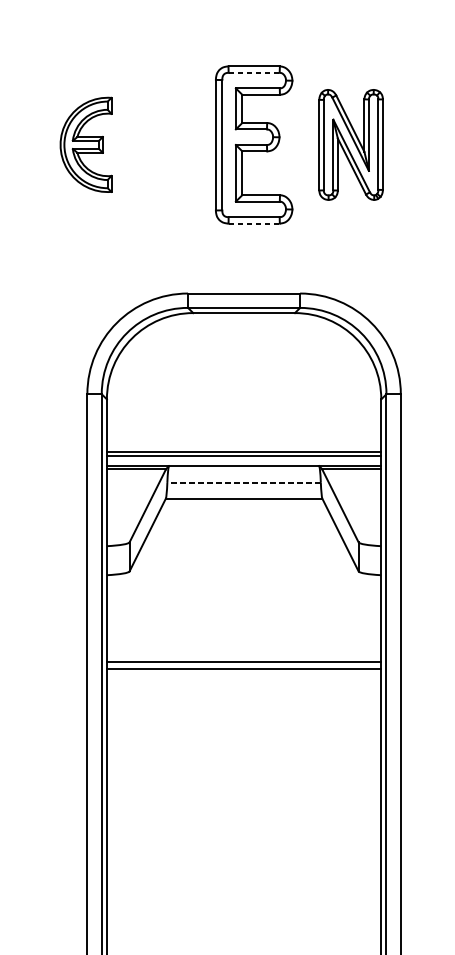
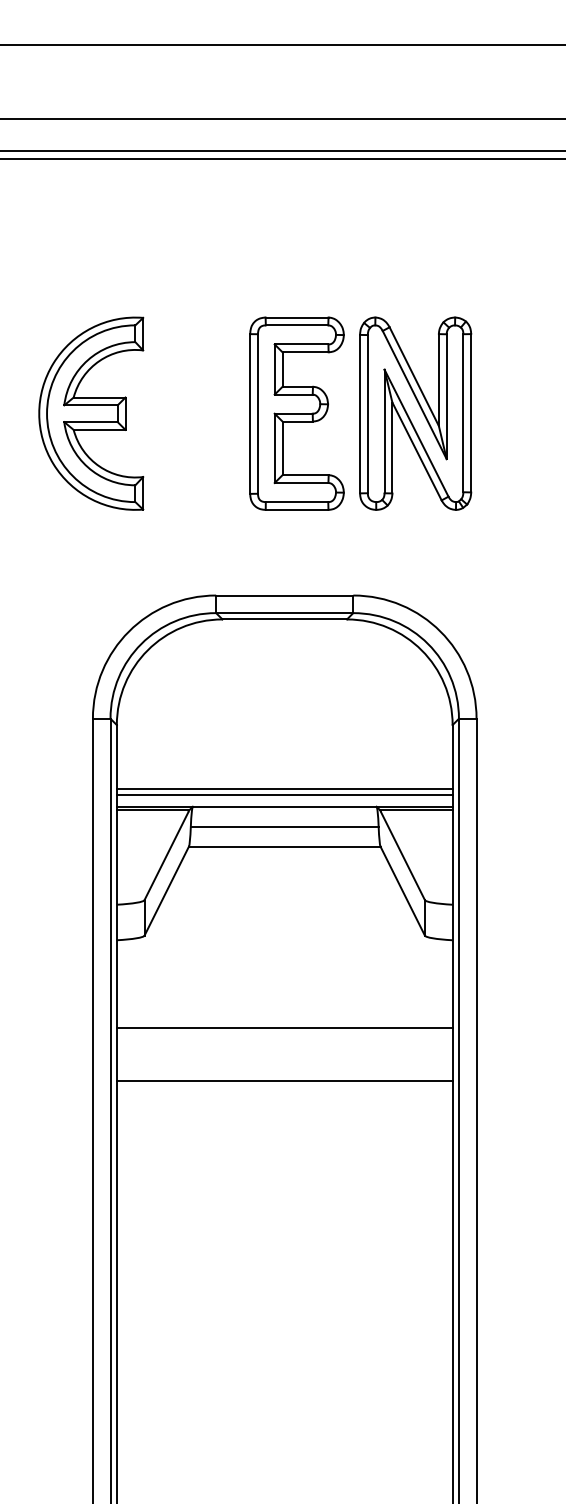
line: (254, 72) -> (297, 325), dashed -> solid
part: (86, 144) -> (91, 413), size x1.67
part: (350, 144) -> (415, 413), size x1.43
line: (254, 223) -> (297, 509), dashed -> solid
line: (243, 482) -> (284, 826), dashed -> solid
line: (243, 662) -> (284, 1080), moved
line: (243, 669) -> (284, 1028), moved

